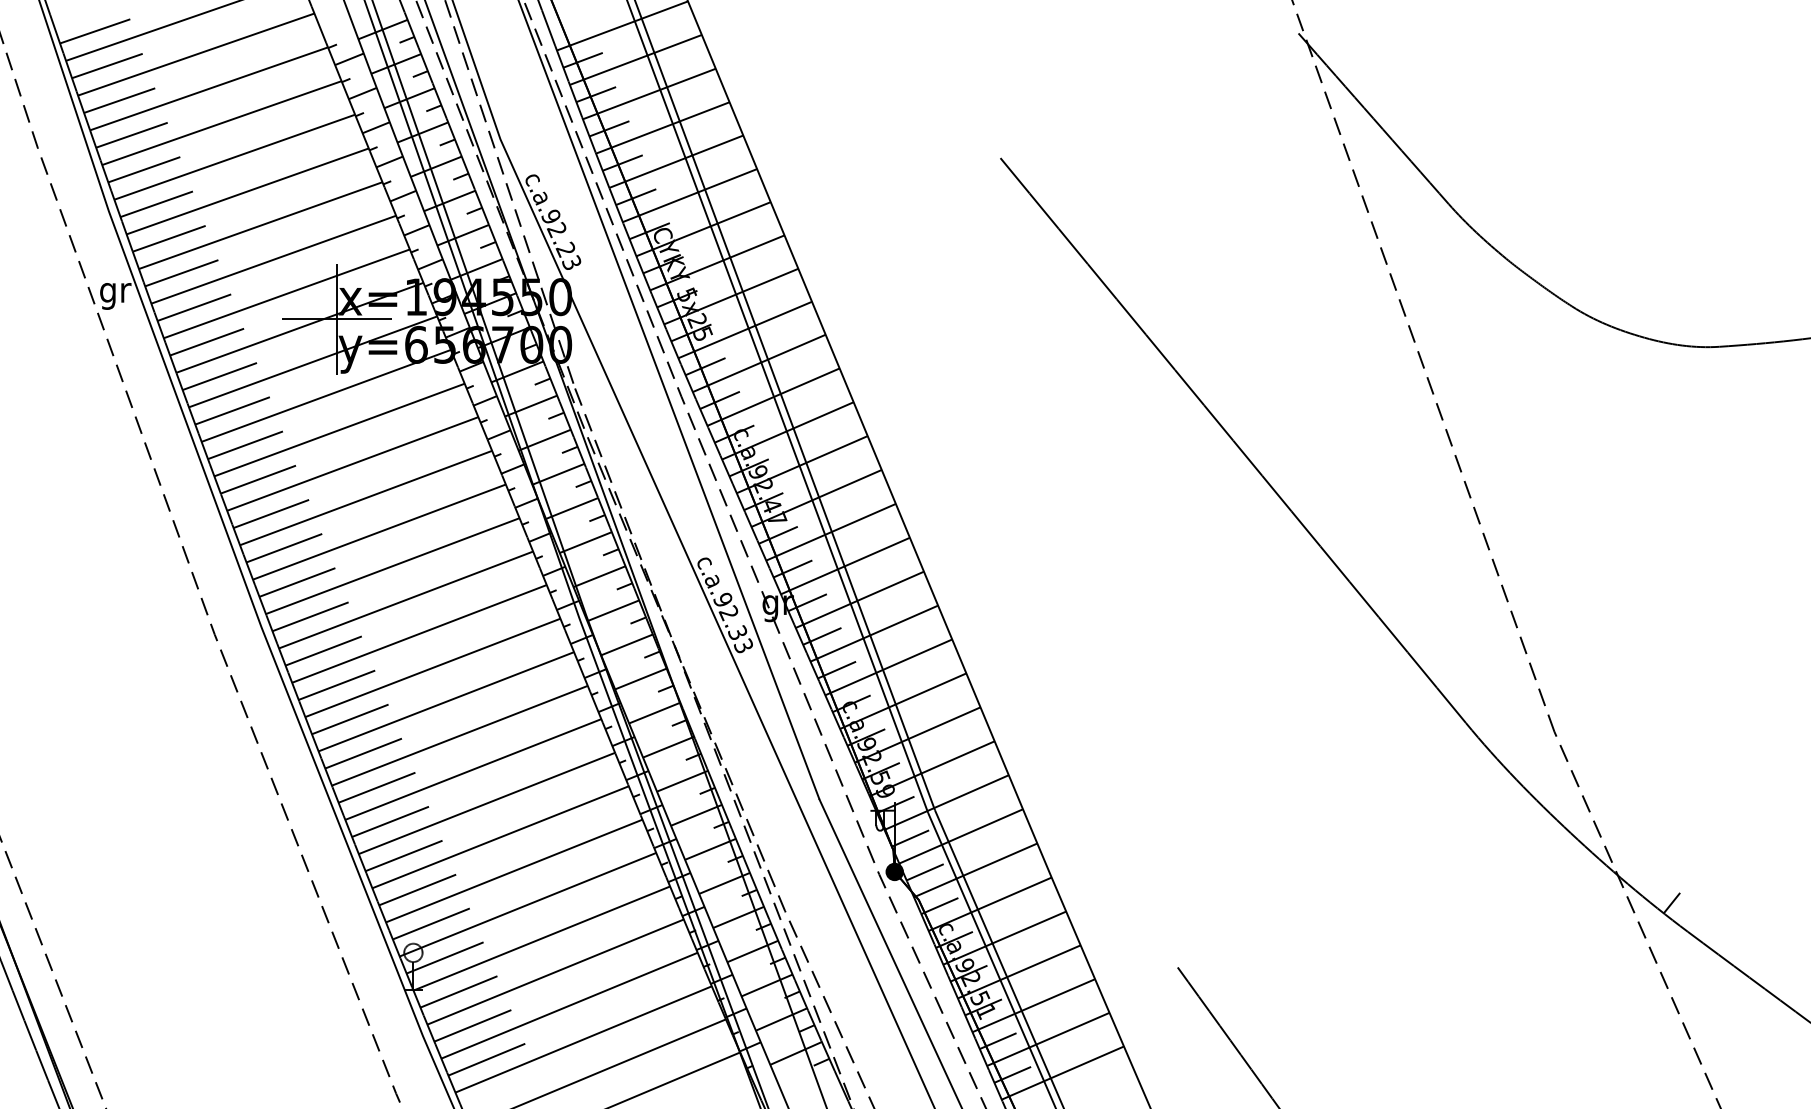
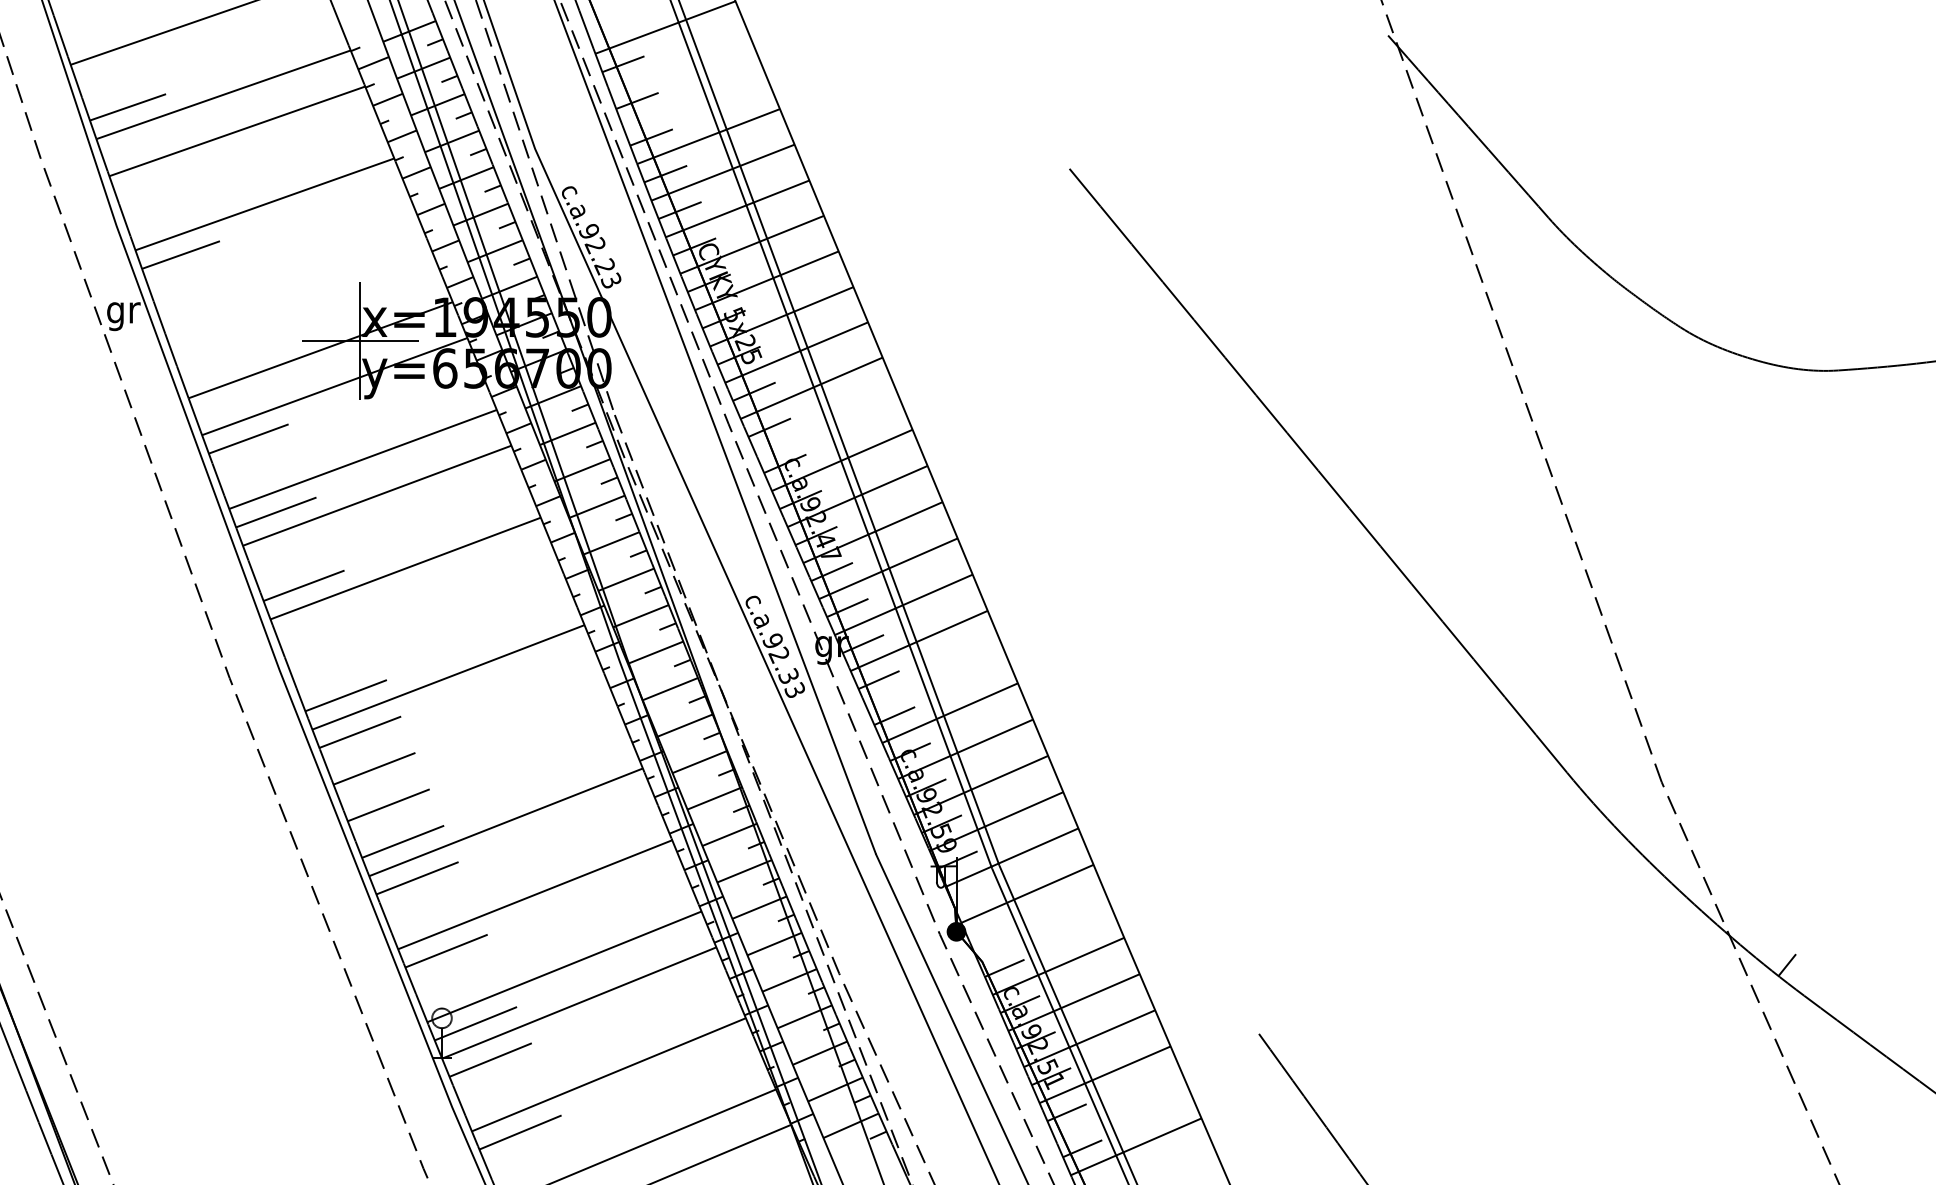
line: (95, 31) -> (102, 33), removed
line: (196, 54) -> (210, 58), removed
line: (635, 59) -> (679, 63), removed
line: (107, 65) -> (115, 69), removed
line: (648, 93) -> (693, 99), removed
line: (131, 134) -> (140, 143), removed
line: (234, 156) -> (250, 167), removed
line: (144, 169) -> (154, 180), removed
line: (156, 204) -> (167, 218), removed
line: (260, 225) -> (278, 240), removed
line: (273, 259) -> (292, 277), removed
line: (181, 273) -> (194, 292), removed
line: (286, 293) -> (306, 313), removed
line: (194, 307) -> (208, 328), removed
line: (207, 341) -> (221, 364), removed
line: (219, 376) -> (234, 402), removed
line: (325, 395) -> (348, 422), removed
line: (773, 396) -> (826, 423), removed
line: (245, 445) -> (262, 475), removed
line: (366, 497) -> (391, 531), removed
line: (271, 513) -> (290, 548), removed
line: (392, 566) -> (419, 605), removed
line: (297, 582) -> (318, 622), removed
line: (406, 599) -> (434, 640), removed
line: (310, 616) -> (332, 658), removed
line: (874, 633) -> (934, 676), removed
line: (432, 667) -> (462, 713), removed
line: (446, 701) -> (477, 749), removed
line: (459, 735) -> (491, 785), removed
line: (486, 803) -> (520, 858), removed
line: (910, 838) -> (973, 896), removed
line: (403, 855) -> (431, 914), removed
line: (514, 870) -> (550, 930), removed
line: (975, 870) -> (1042, 930), removed
line: (924, 872) -> (988, 932), removed
line: (430, 923) -> (460, 986), removed
line: (555, 971) -> (593, 1038), removed
line: (472, 1025) -> (505, 1095), removed
line: (1048, 1038) -> (1120, 1109), removed
line: (583, 1039) -> (623, 1110), removed

